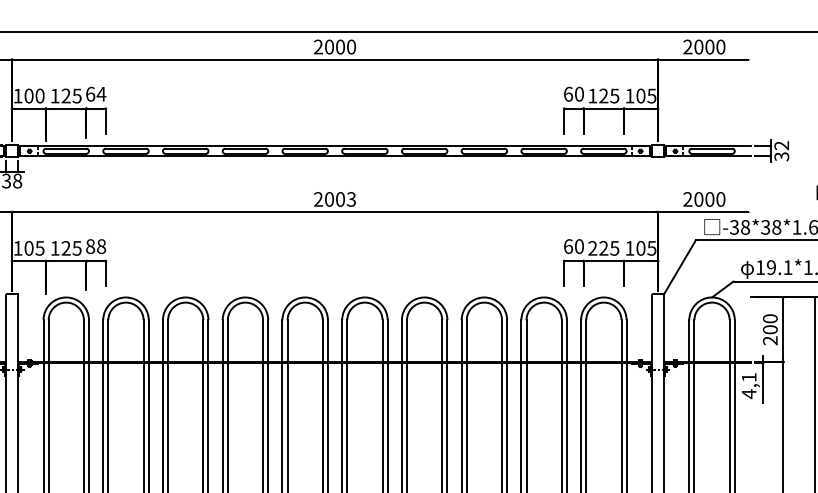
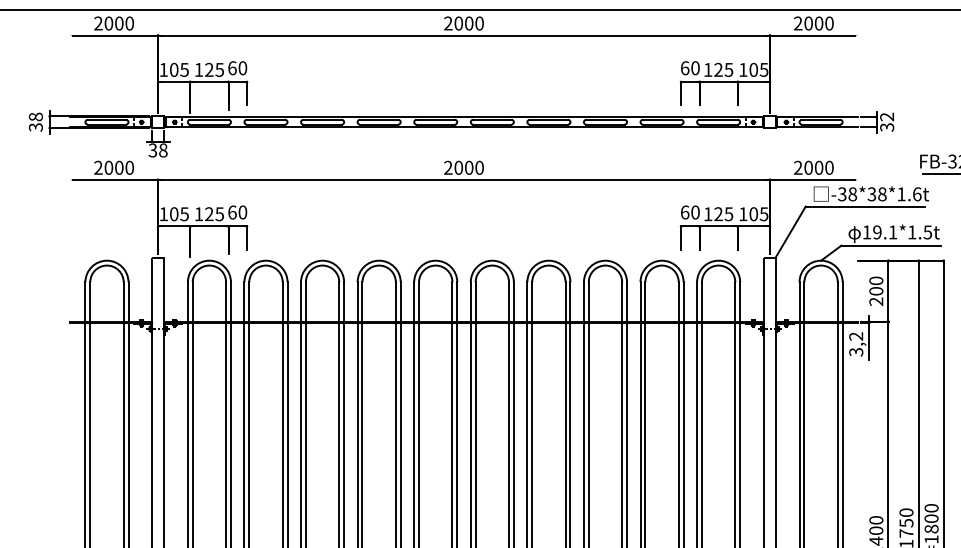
text: (101, 94) -> (242, 68), 64 -> 60
text: (39, 95) -> (184, 69), 100 -> 105
text: (351, 199) -> (479, 167), 2003 -> 2000
text: (95, 246) -> (237, 212), 88 -> 60
text: (592, 247) -> (707, 213), 225 -> 125
text: (749, 385) -> (856, 344), 4,1 -> 3,2

